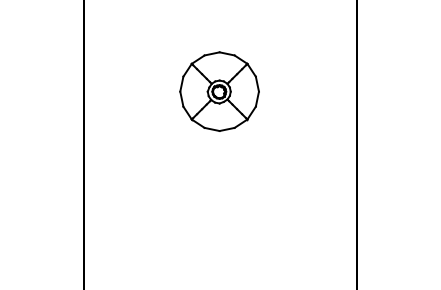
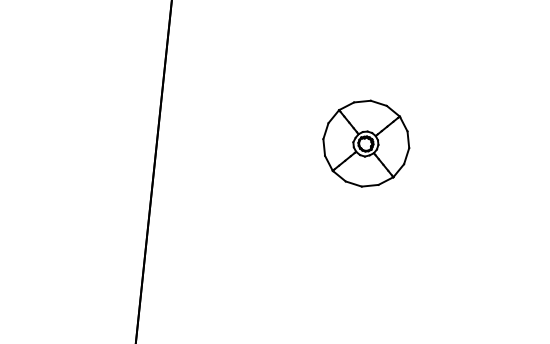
part: (219, 91) -> (366, 143), size x0.71

